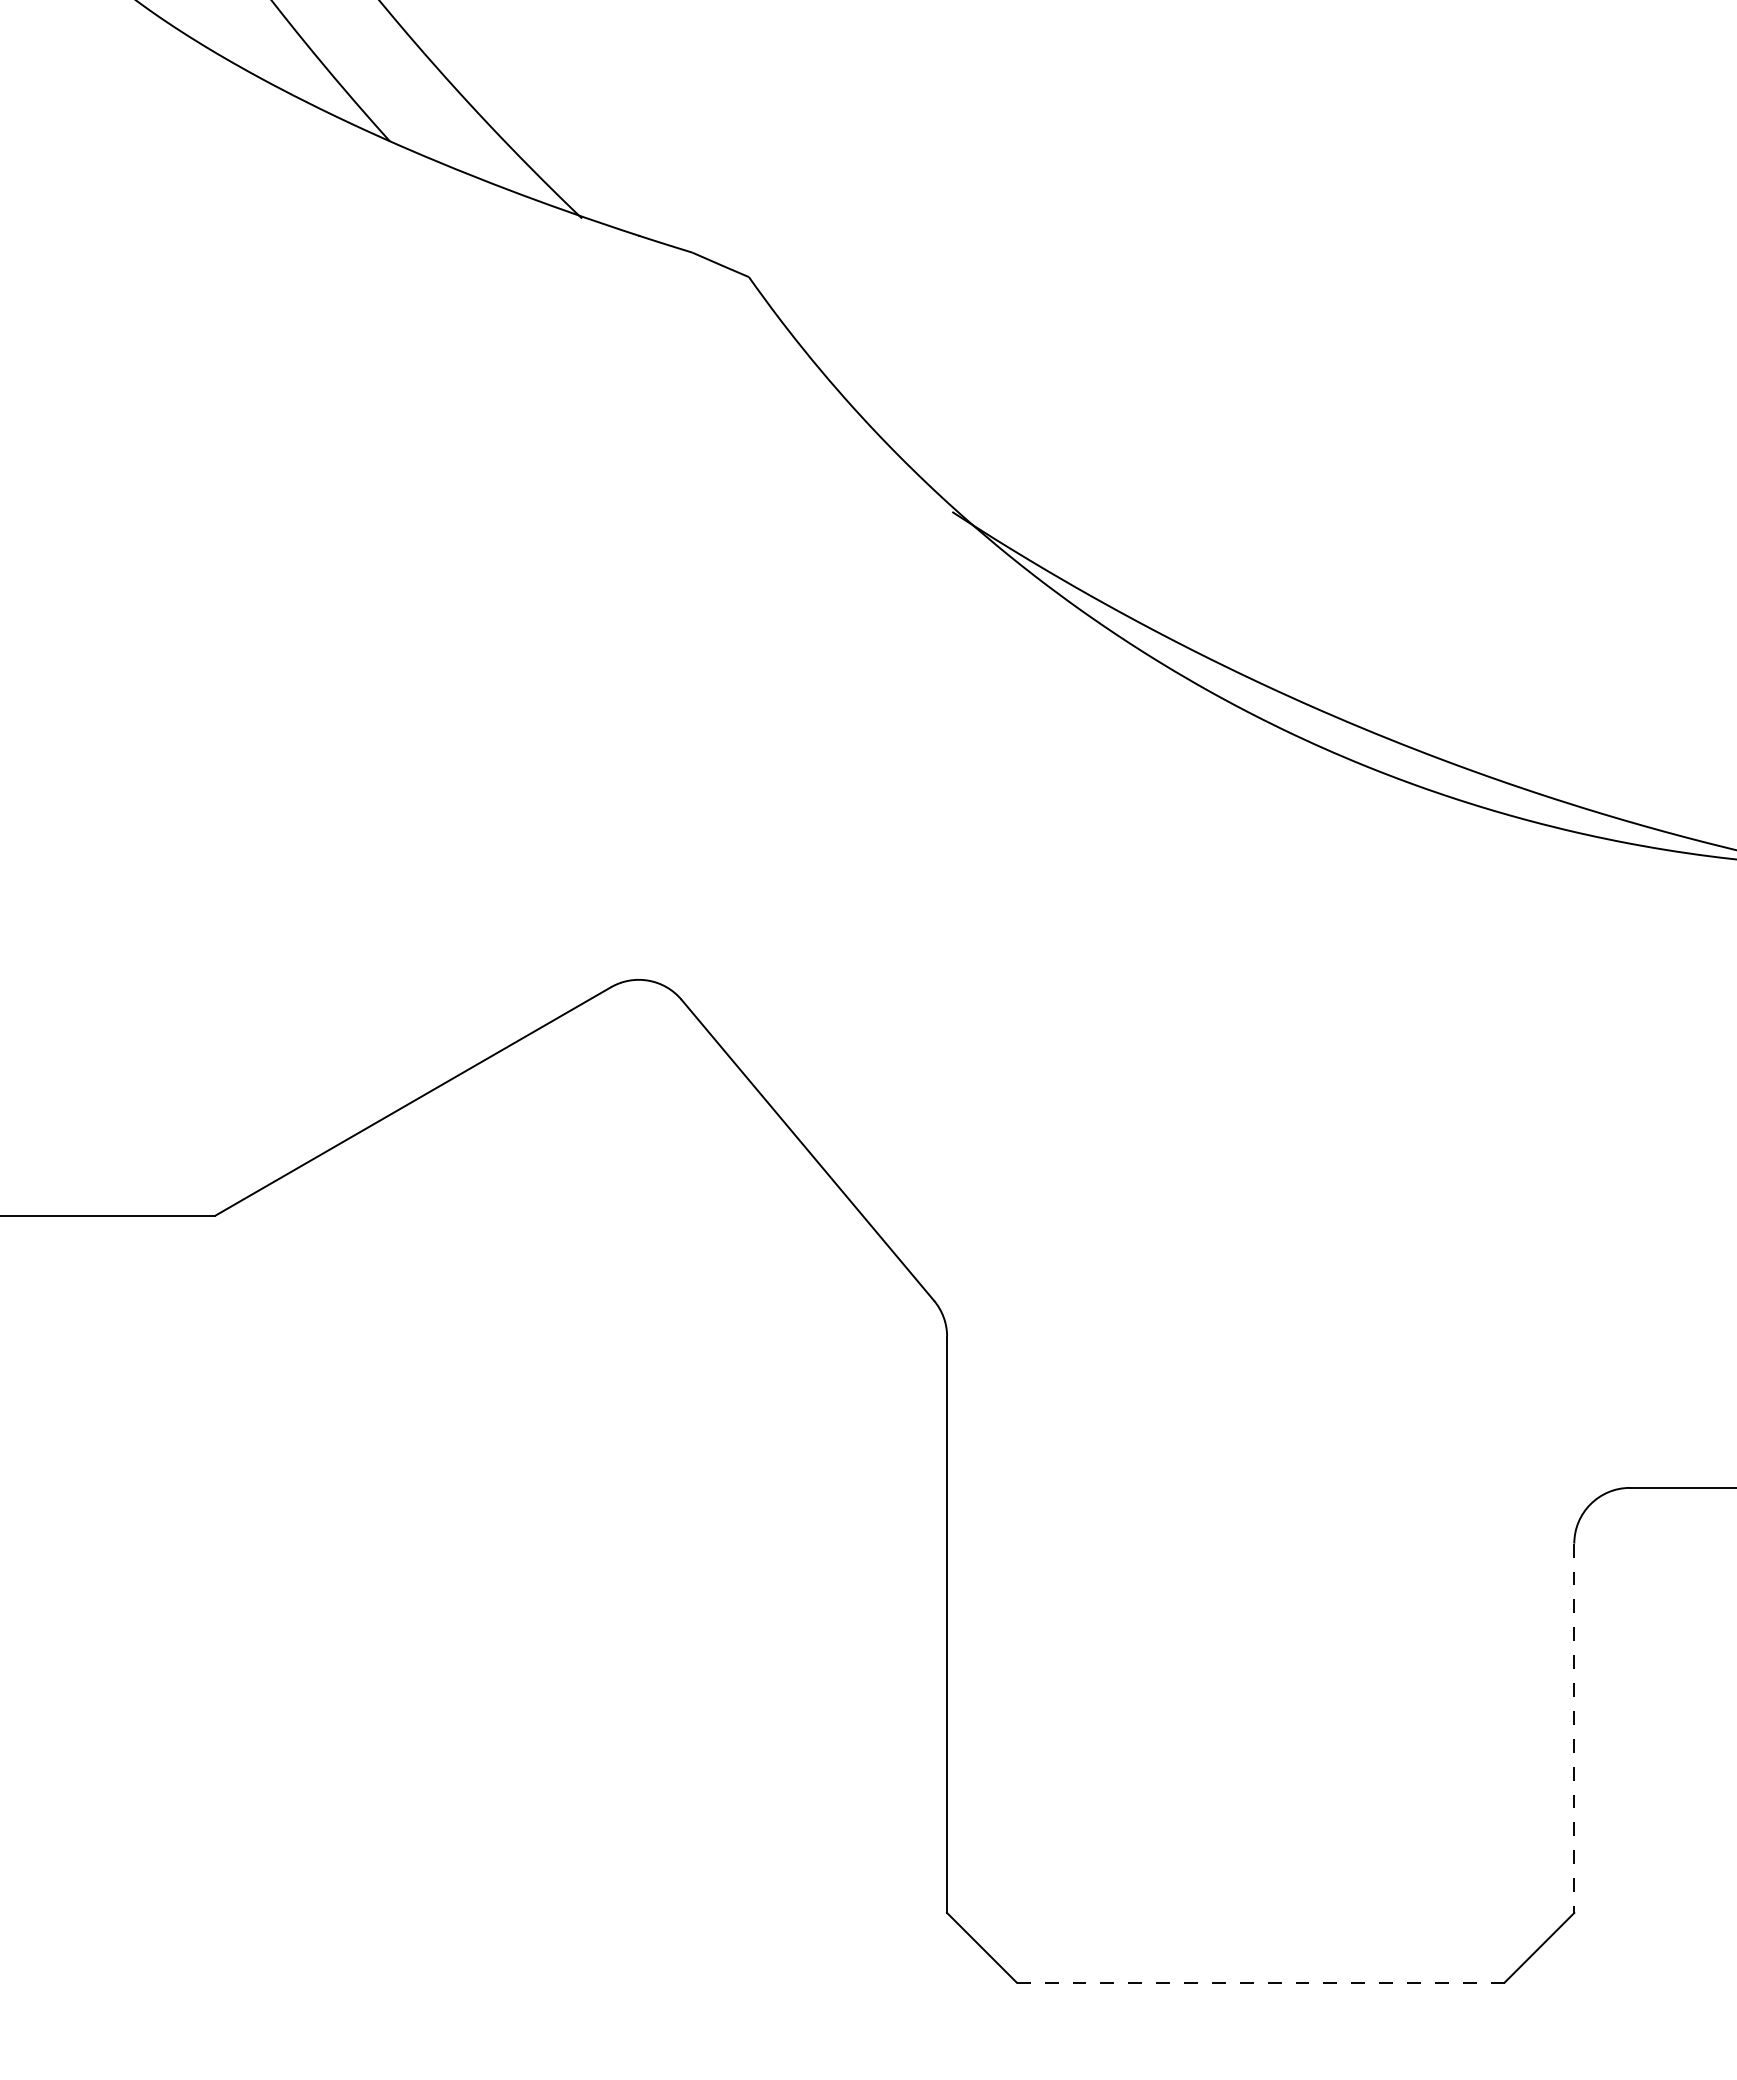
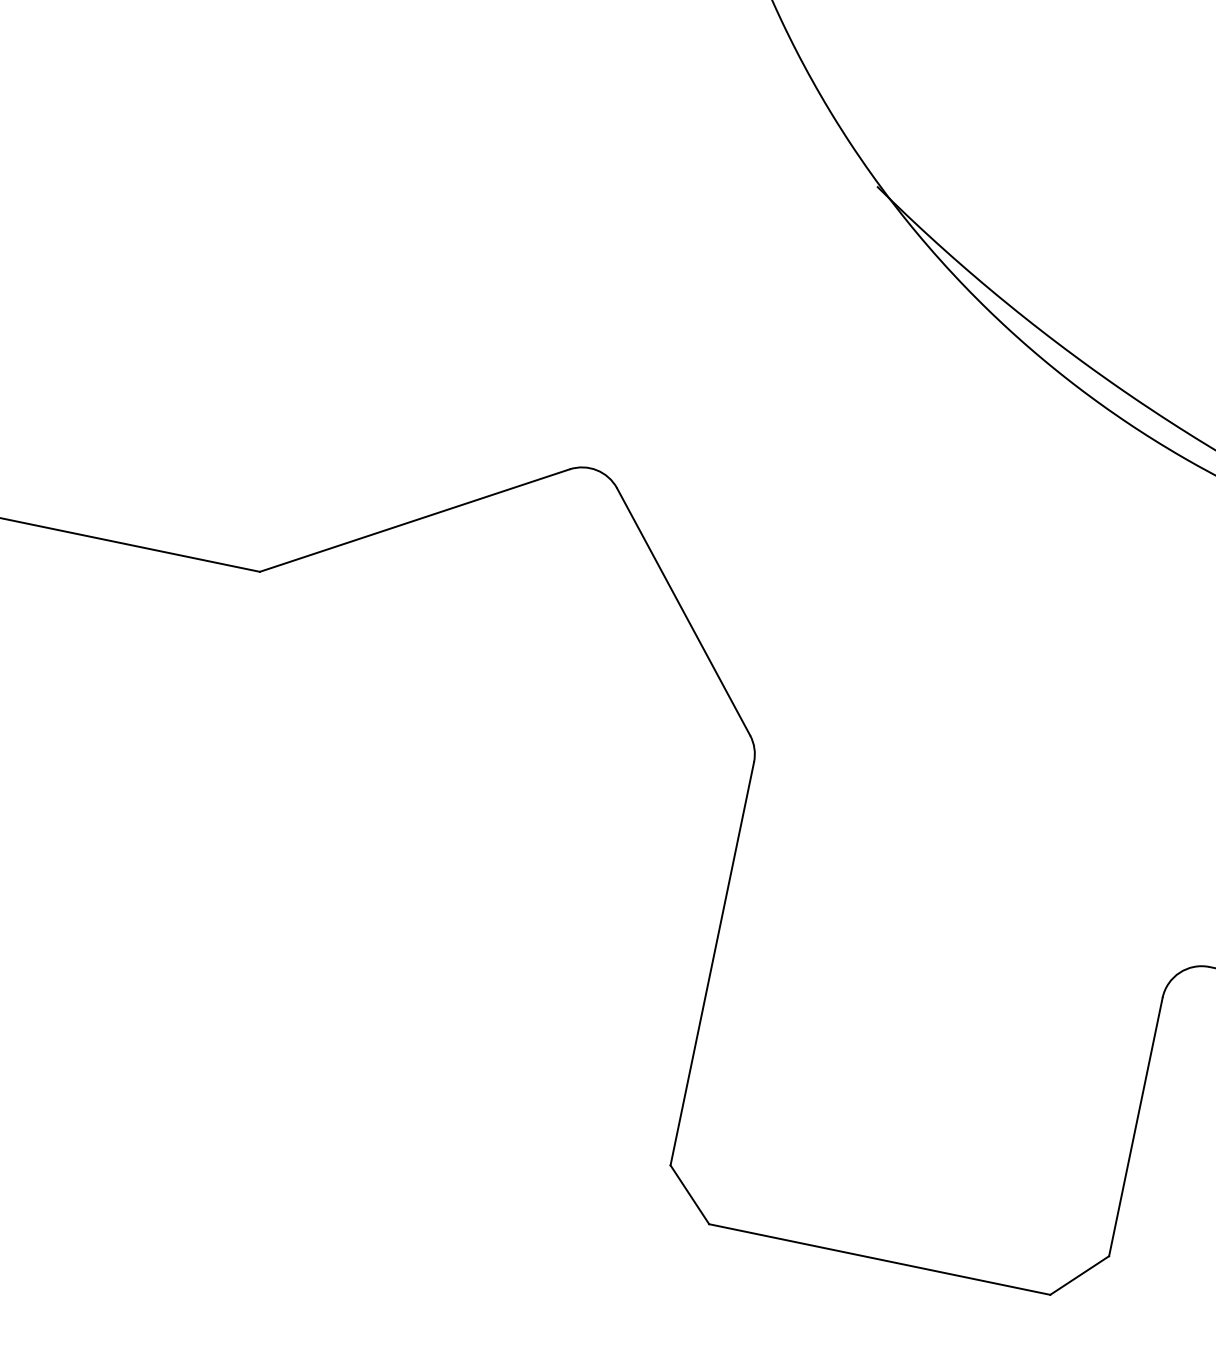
line: (1574, 1728) -> (1135, 1127), dashed -> solid
line: (1260, 1982) -> (879, 1259), dashed -> solid

